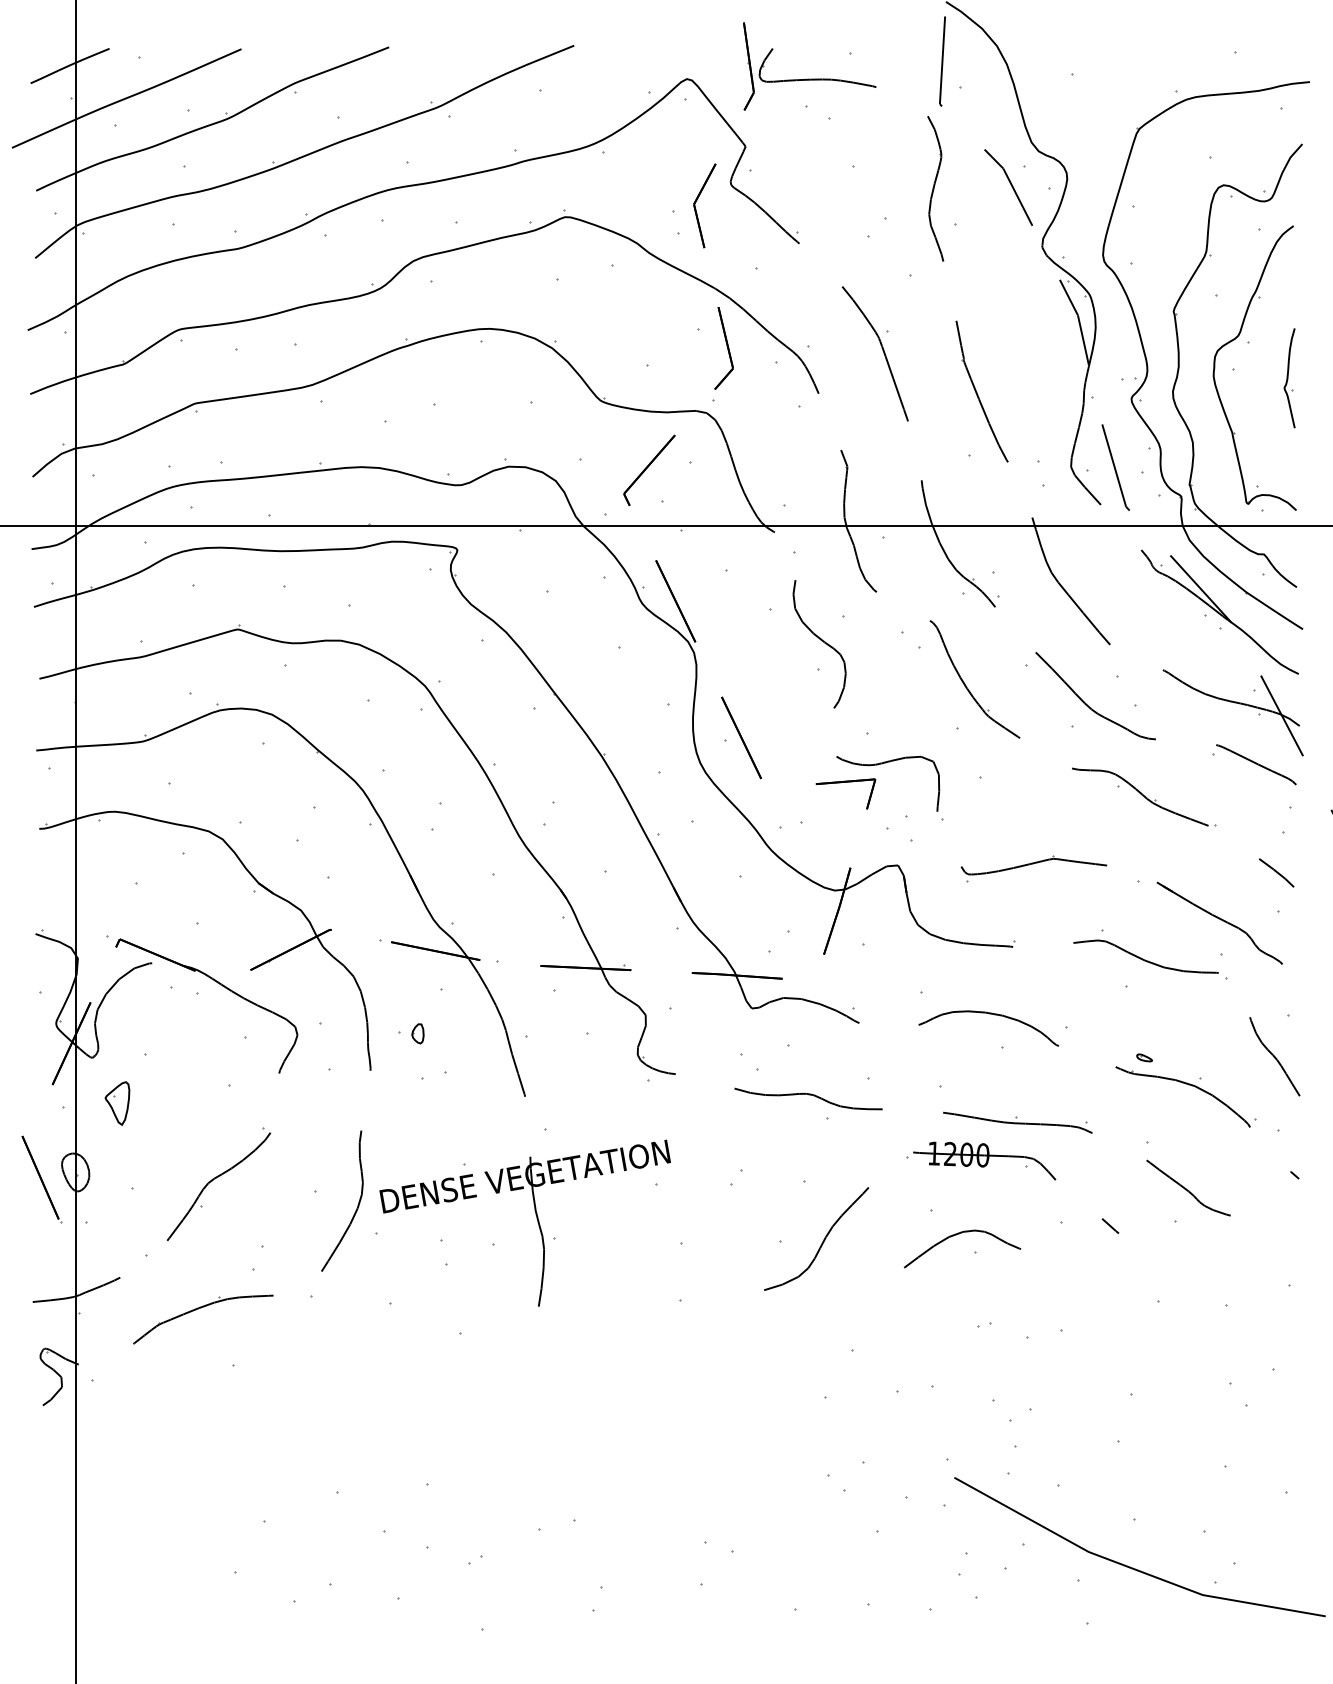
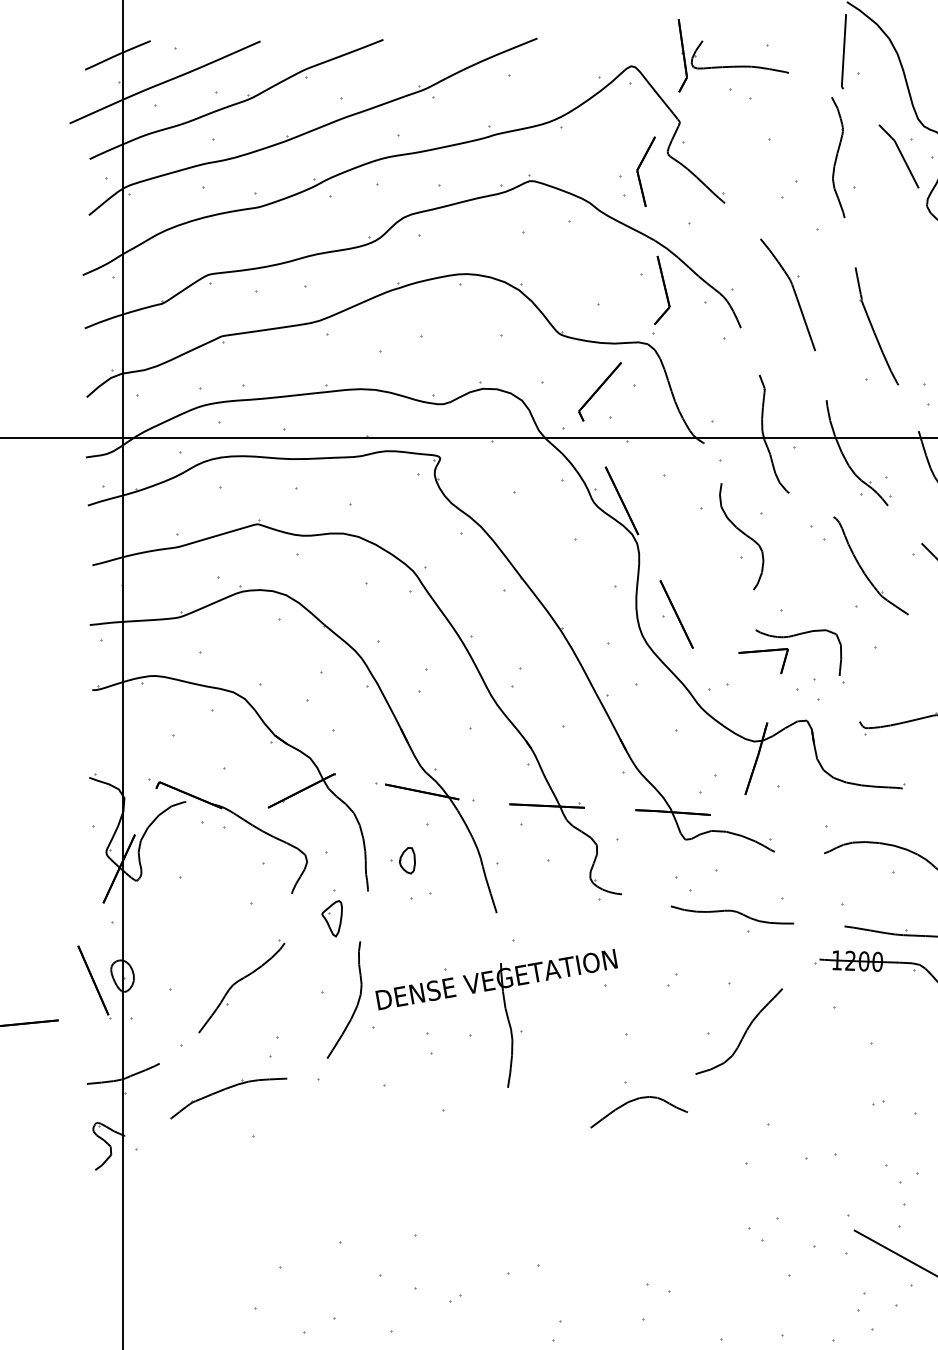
part: (417, 1033) -> (407, 860), size x1.6
part: (117, 1103) -> (332, 918), moved
curve: (959, 1234) -> (636, 1100), moved

